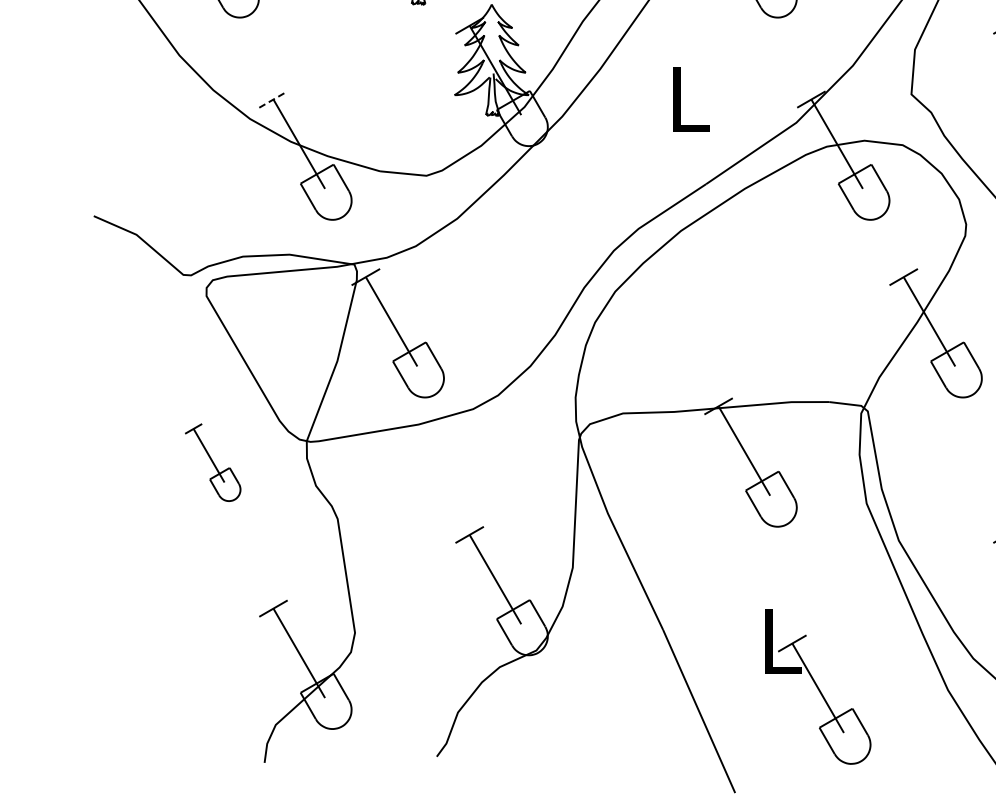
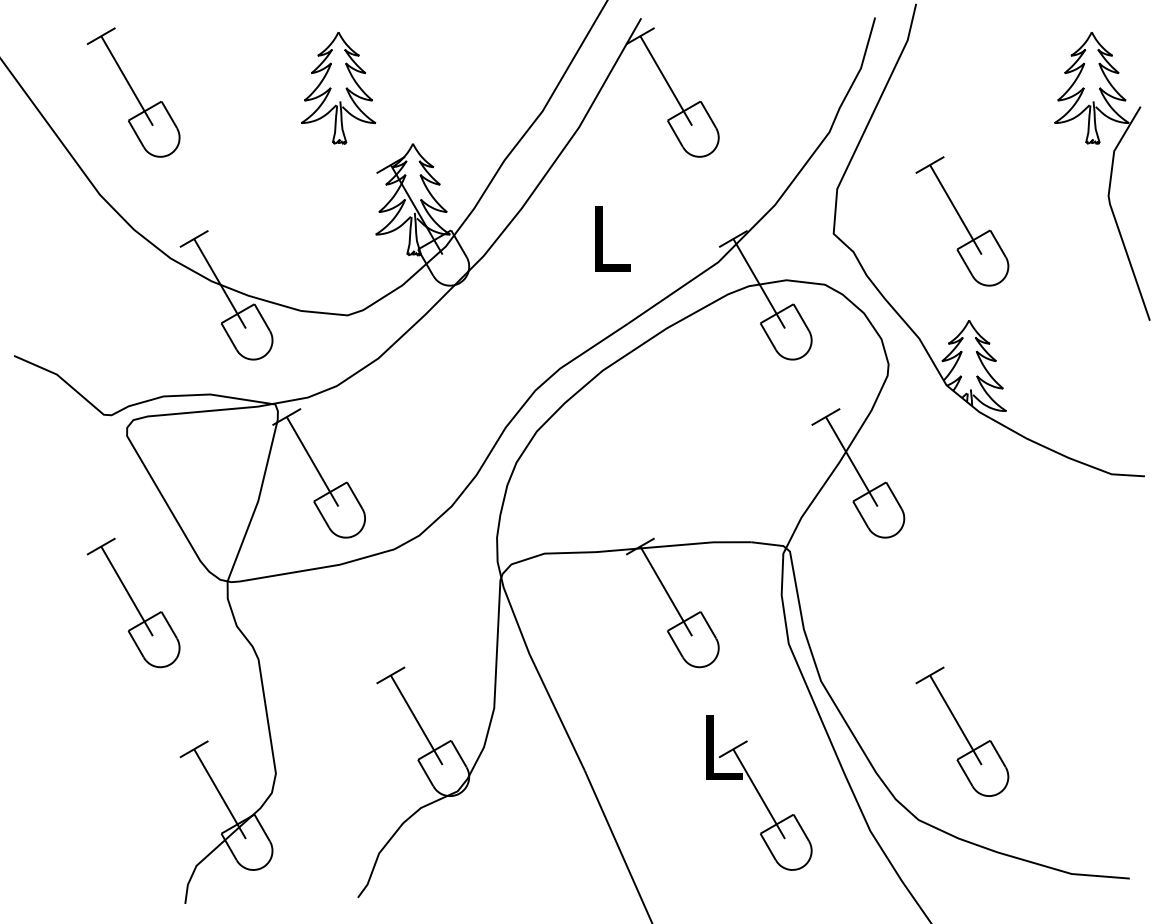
line: (273, 99) -> (194, 238), dashed -> solid
part: (212, 462) -> (133, 602), size x1.67
part: (818, 686) -> (759, 792), moved

